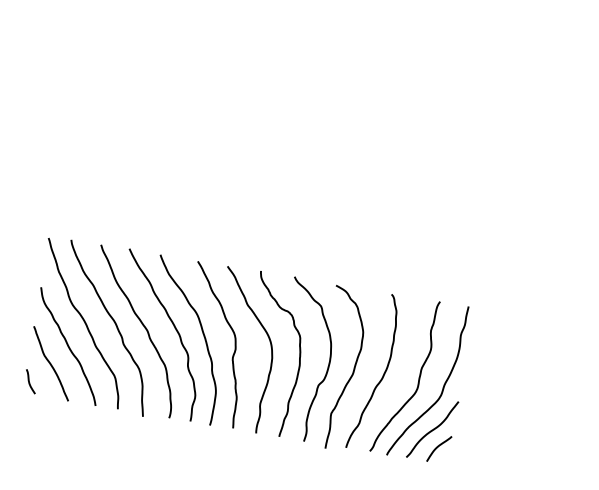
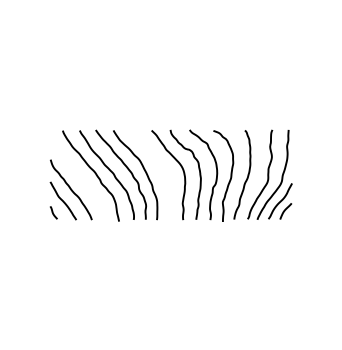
curve: (83, 323) -> (77, 175), removed
curve: (233, 346) -> (162, 174), removed

